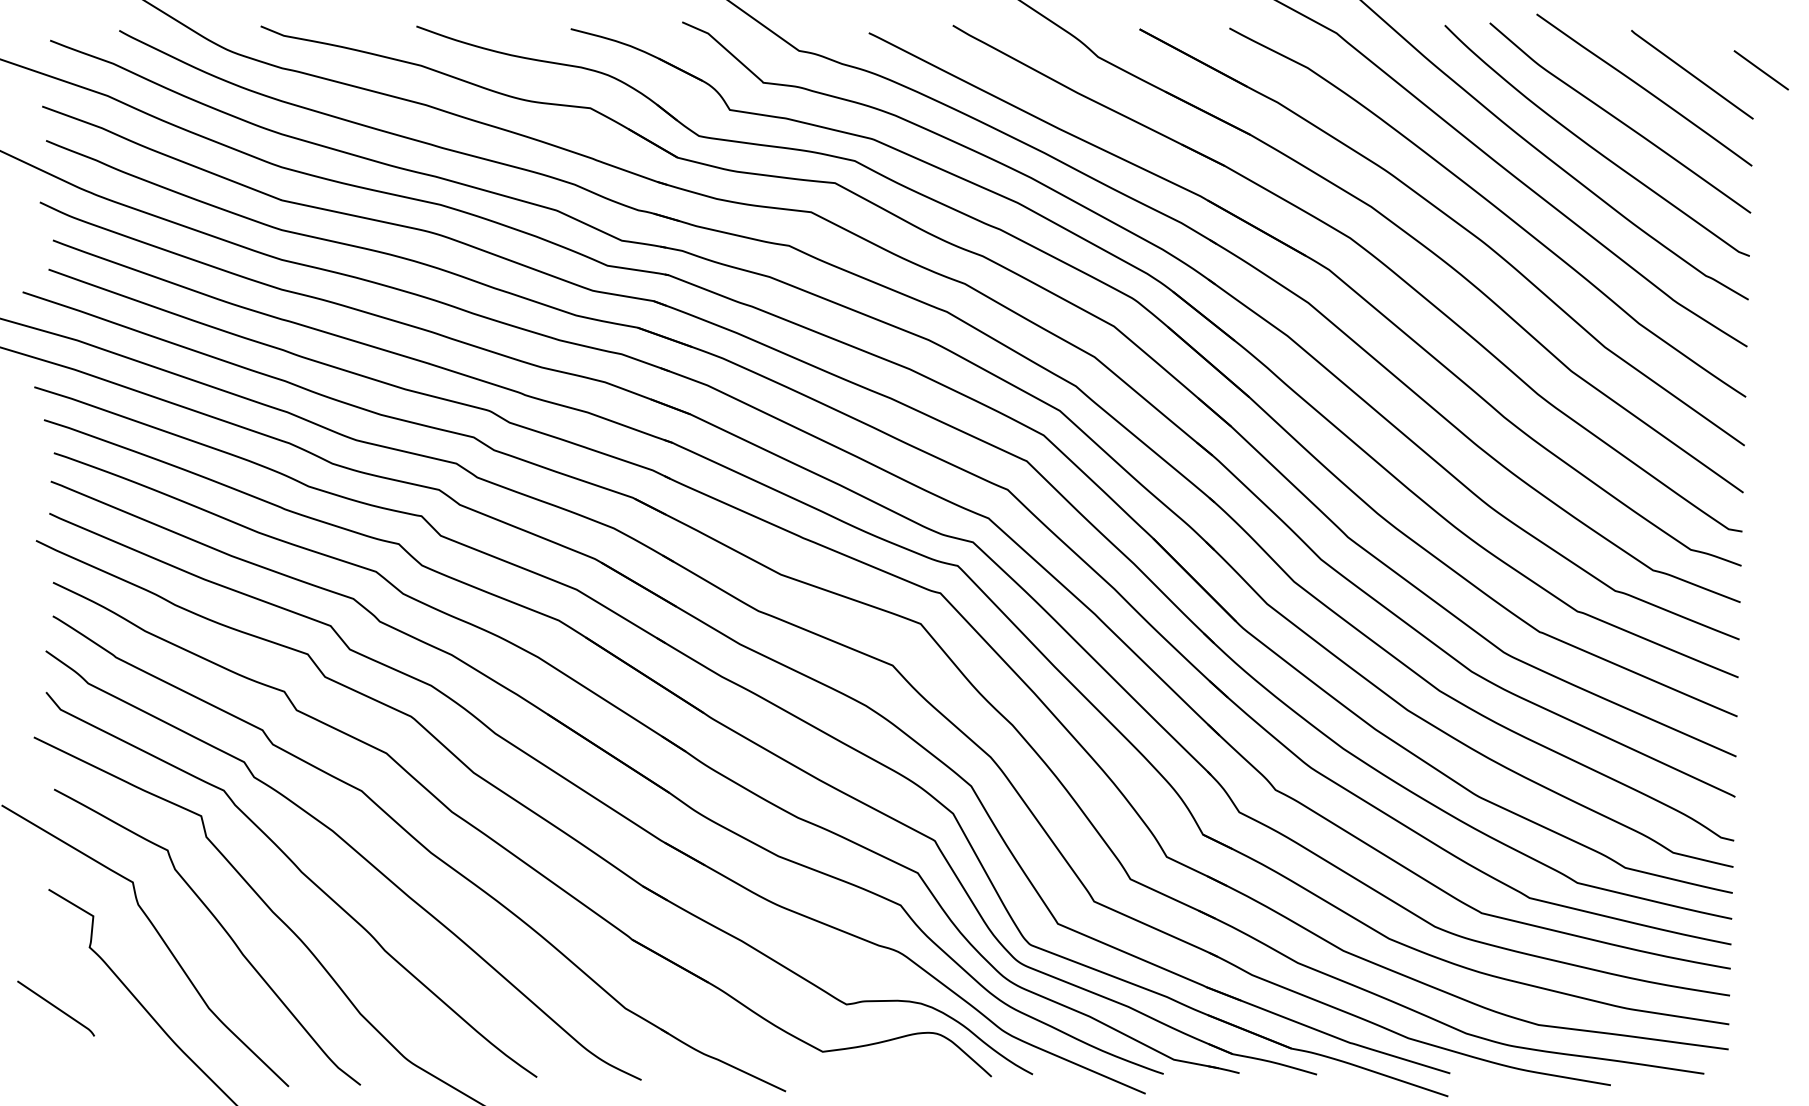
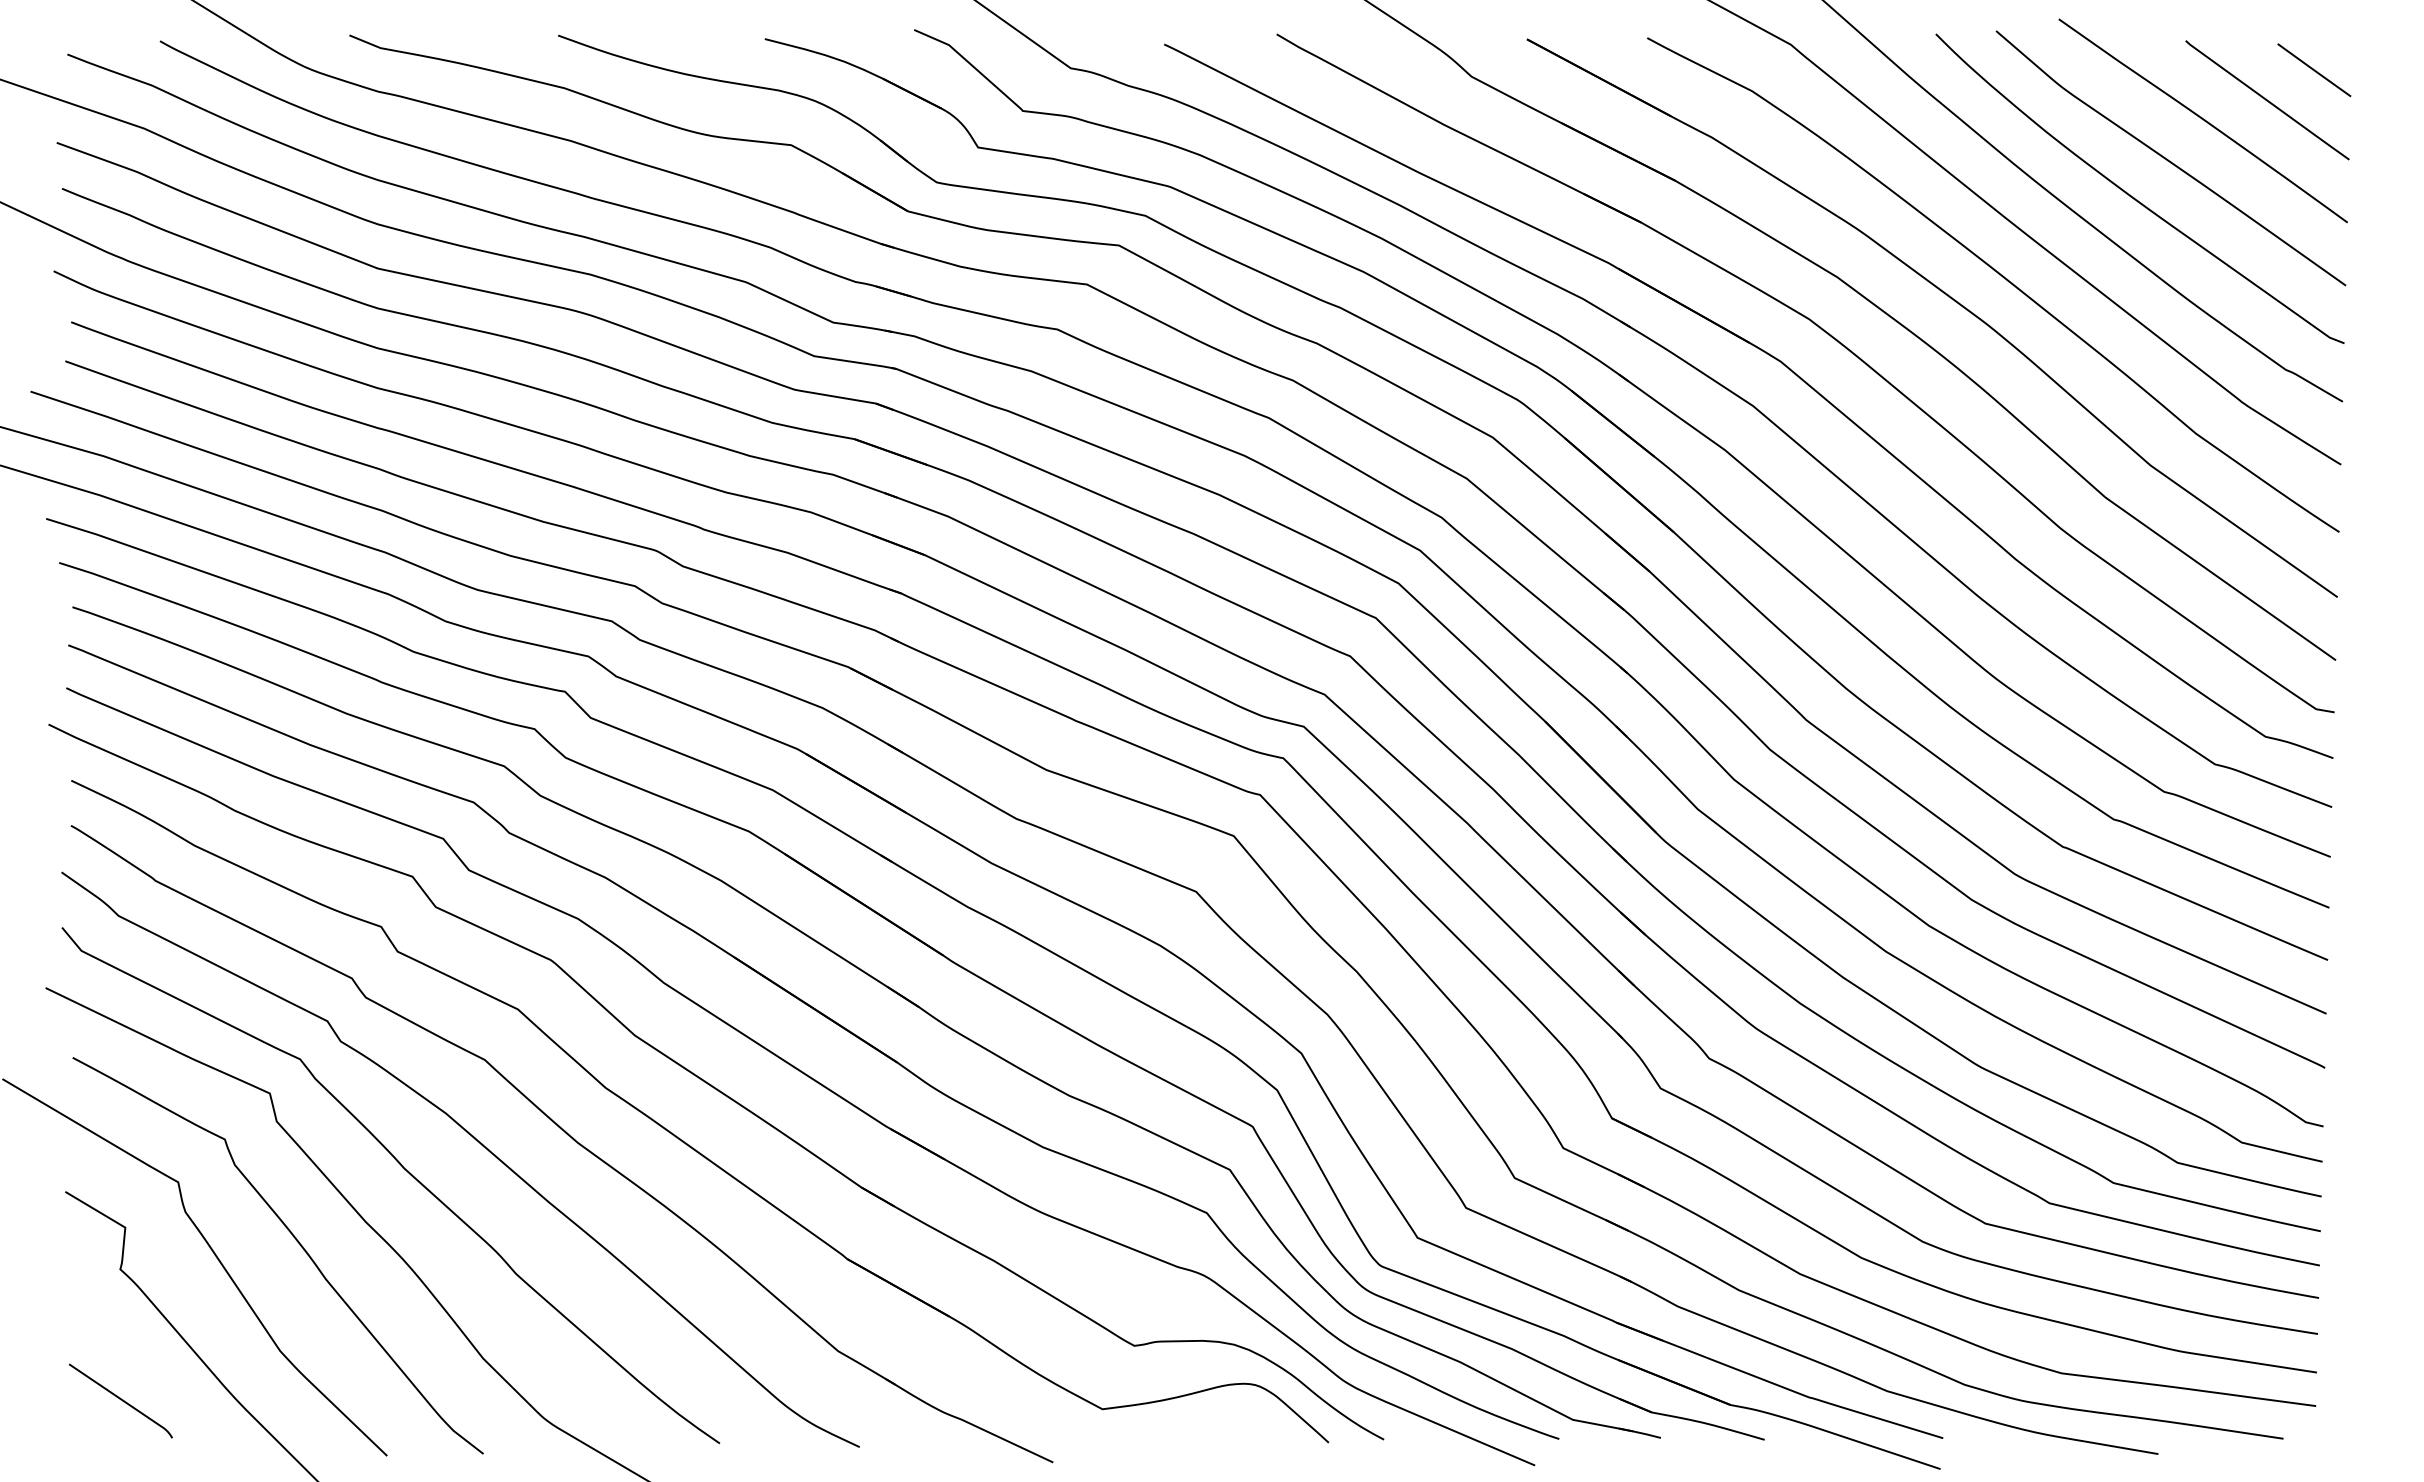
line: (1760, 70) -> (2313, 70), moved
curve: (55, 1008) -> (120, 1400), moved

